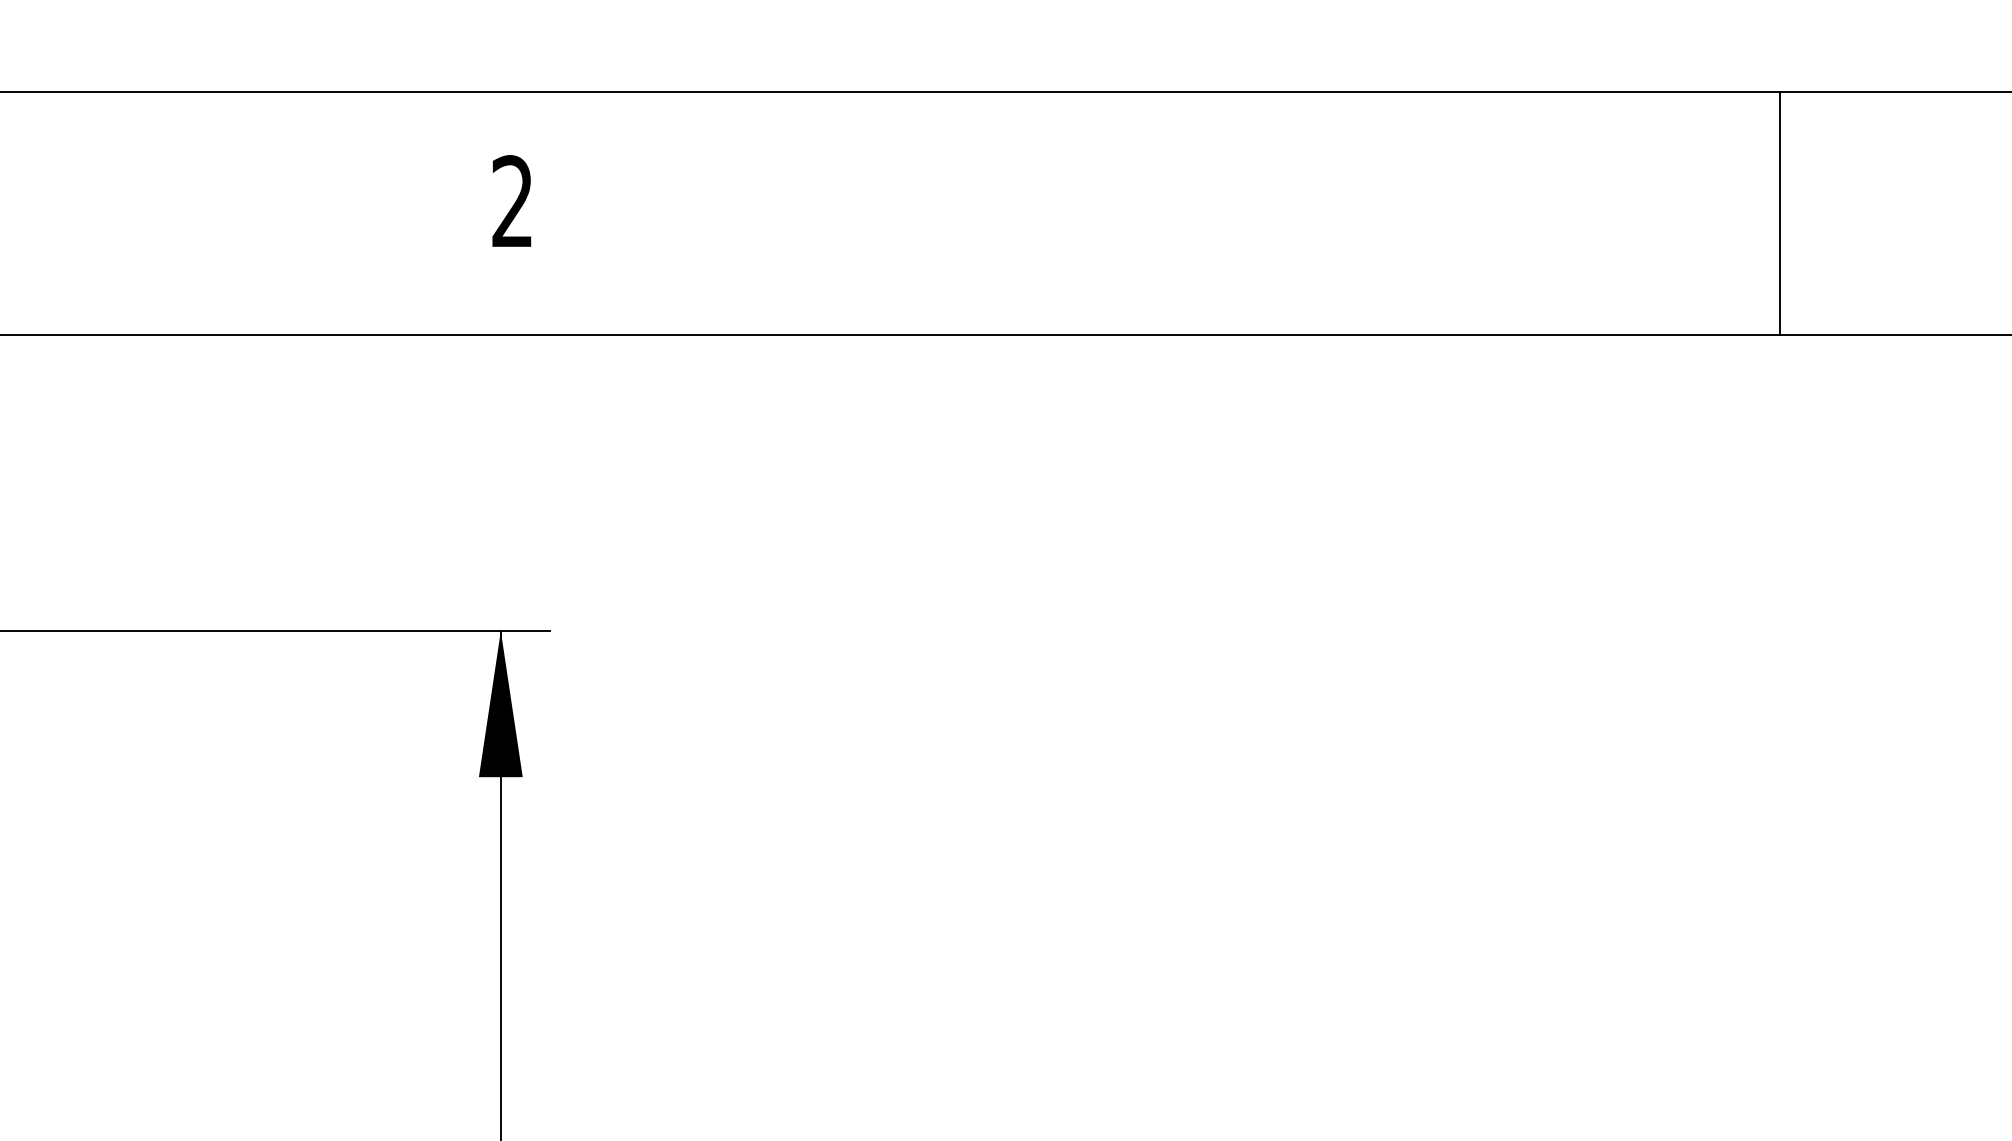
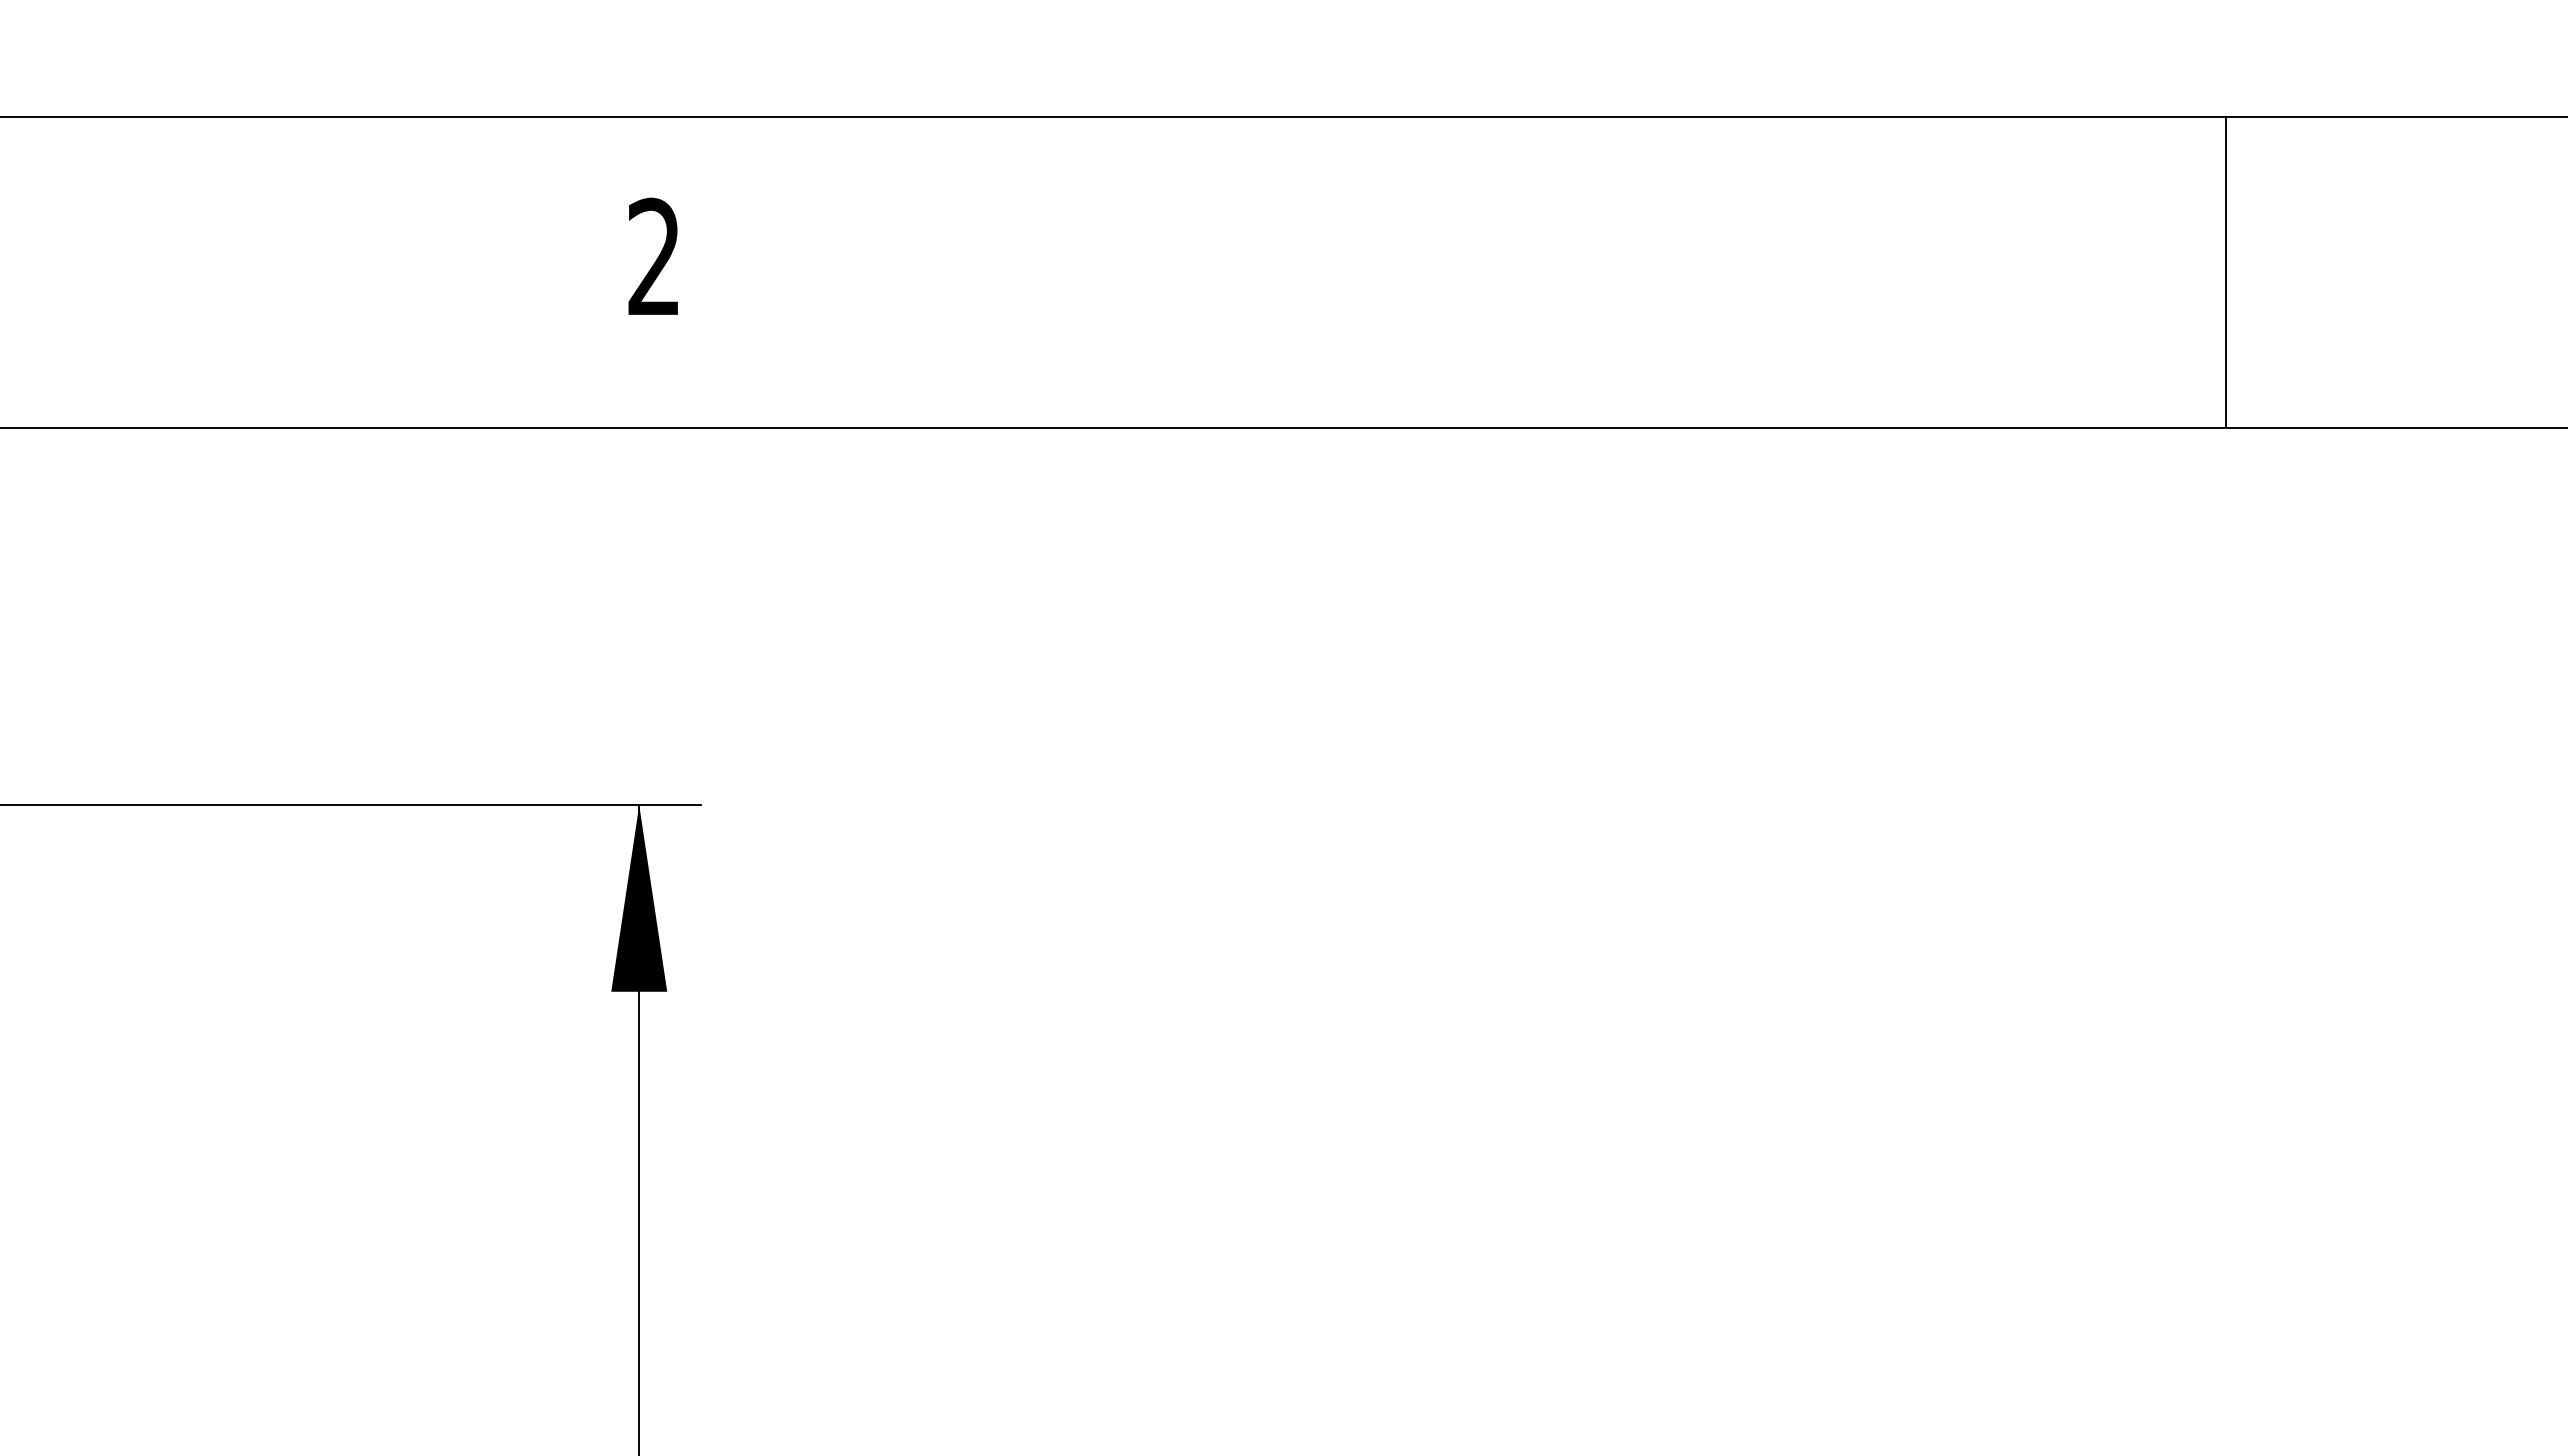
line: (1779, 212) -> (2226, 271), moved

